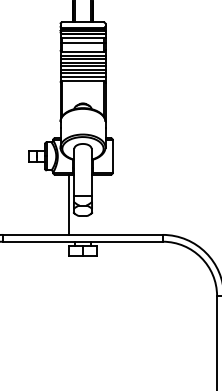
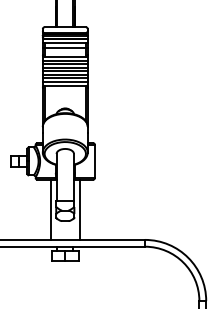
line: (97, 204) -> (79, 209), added

